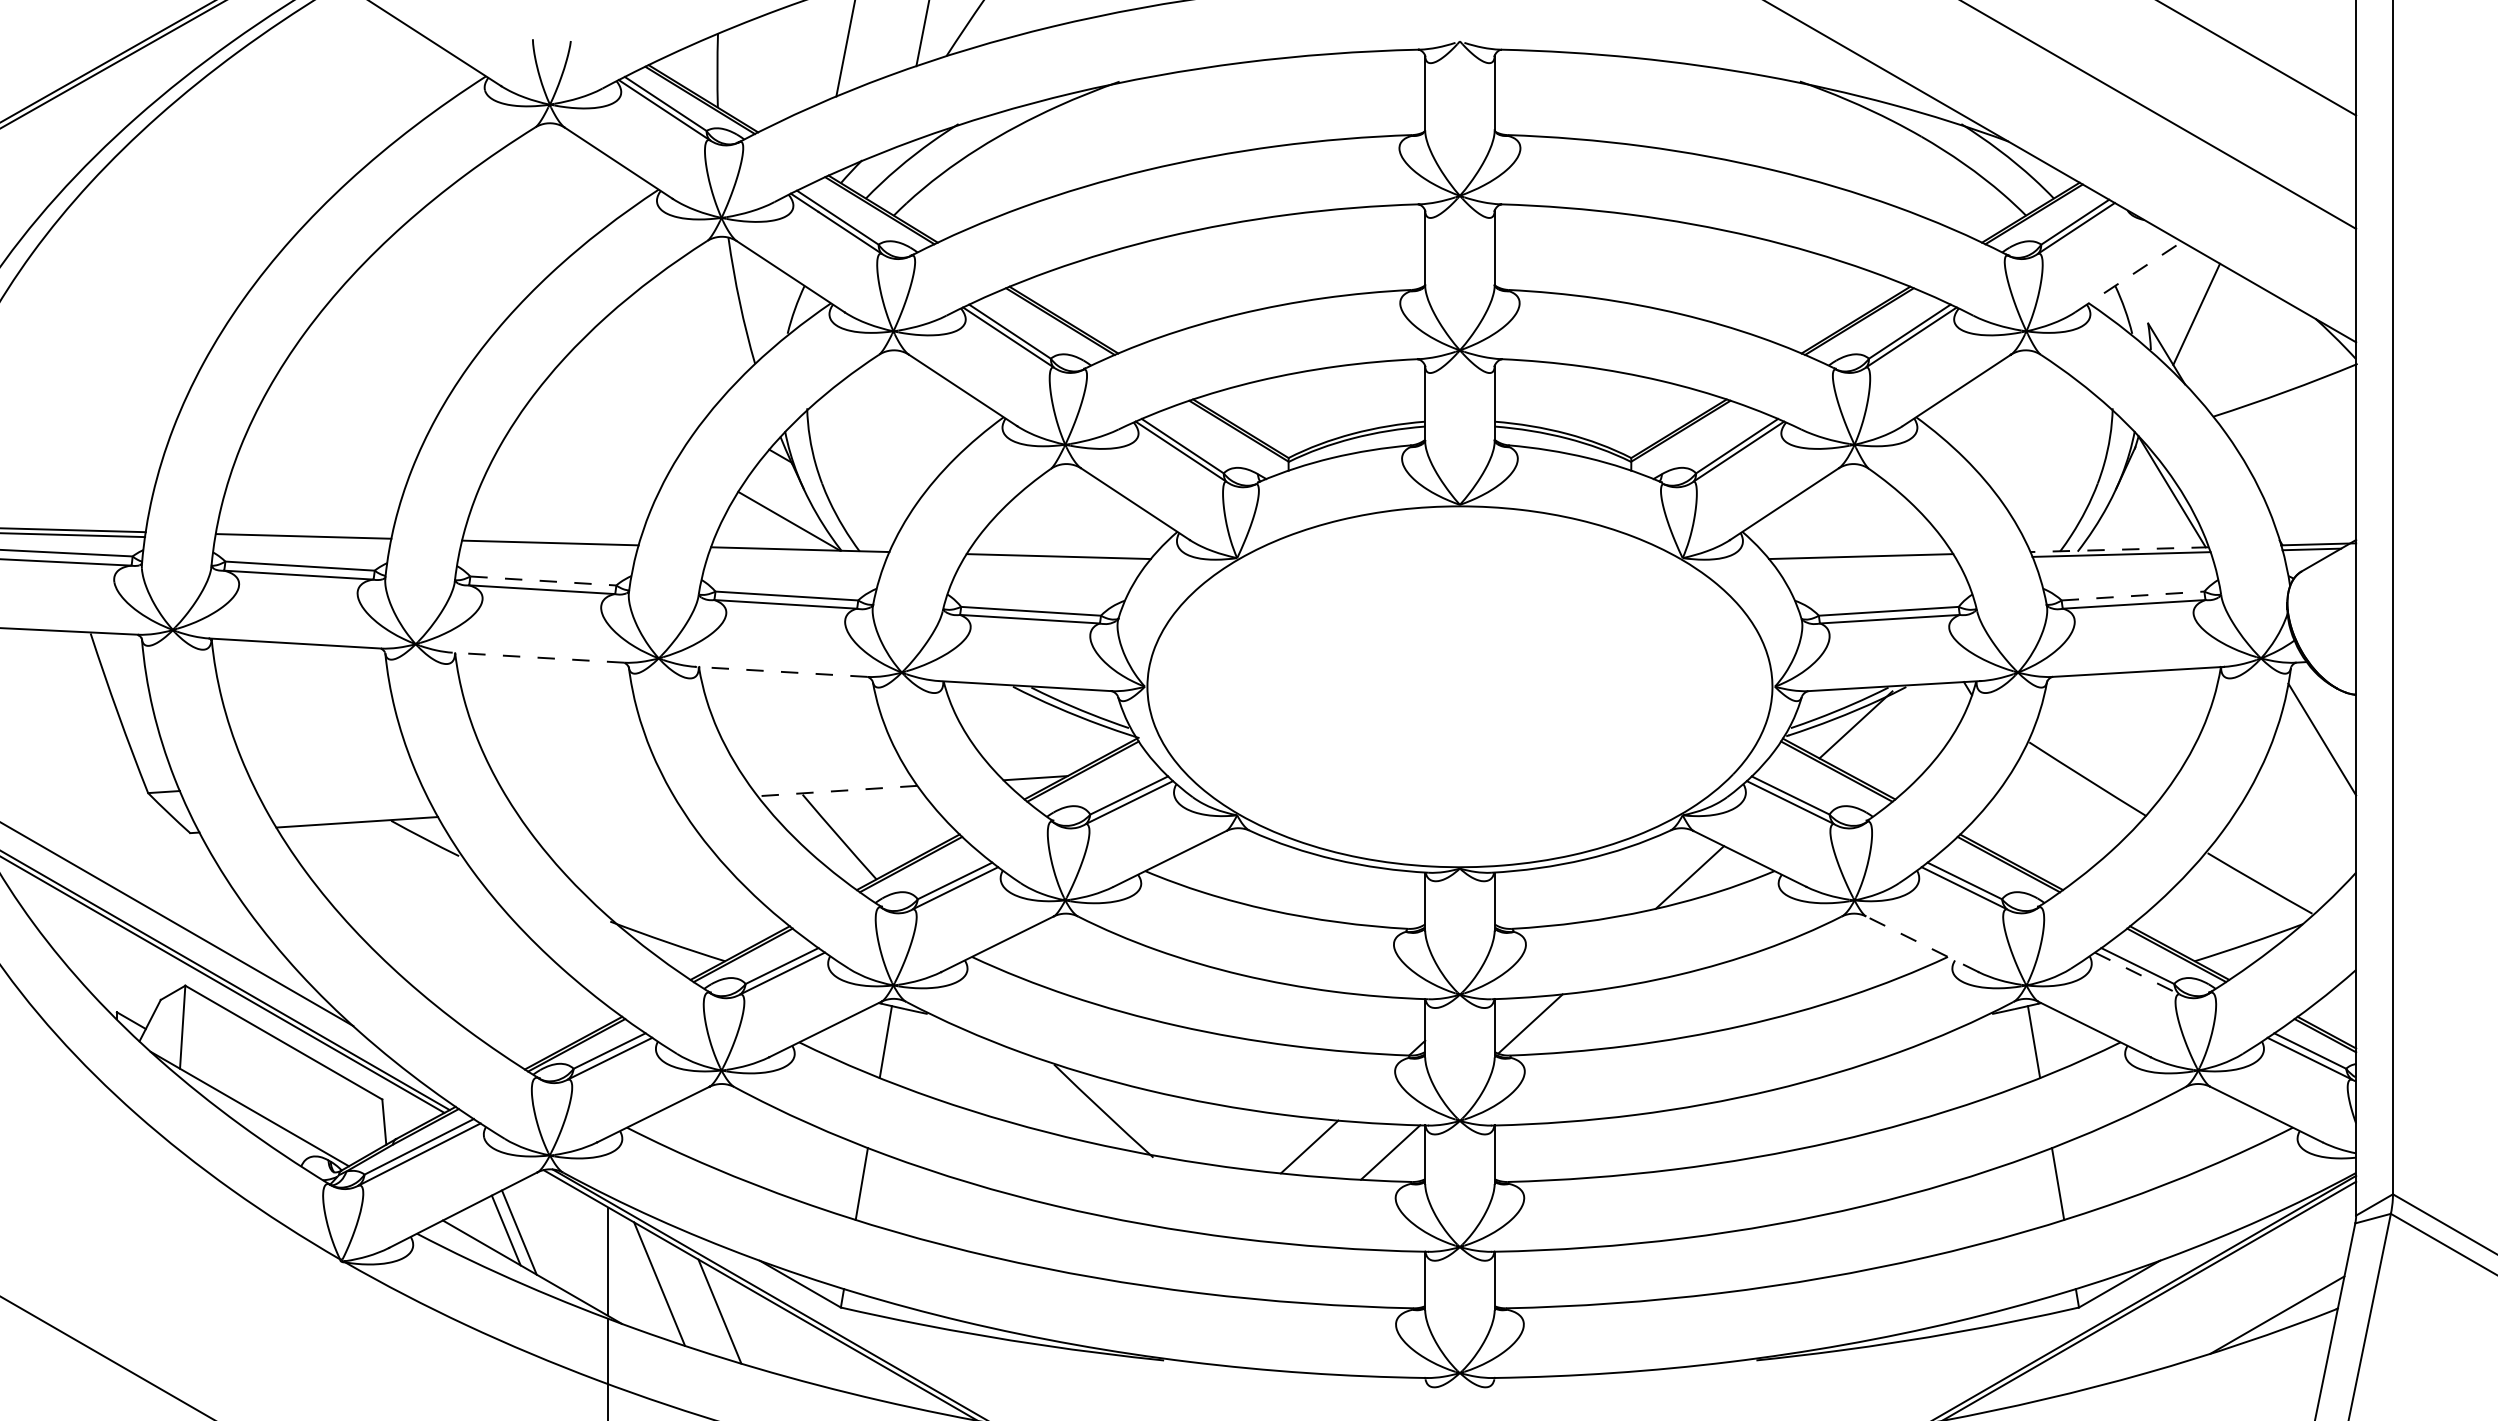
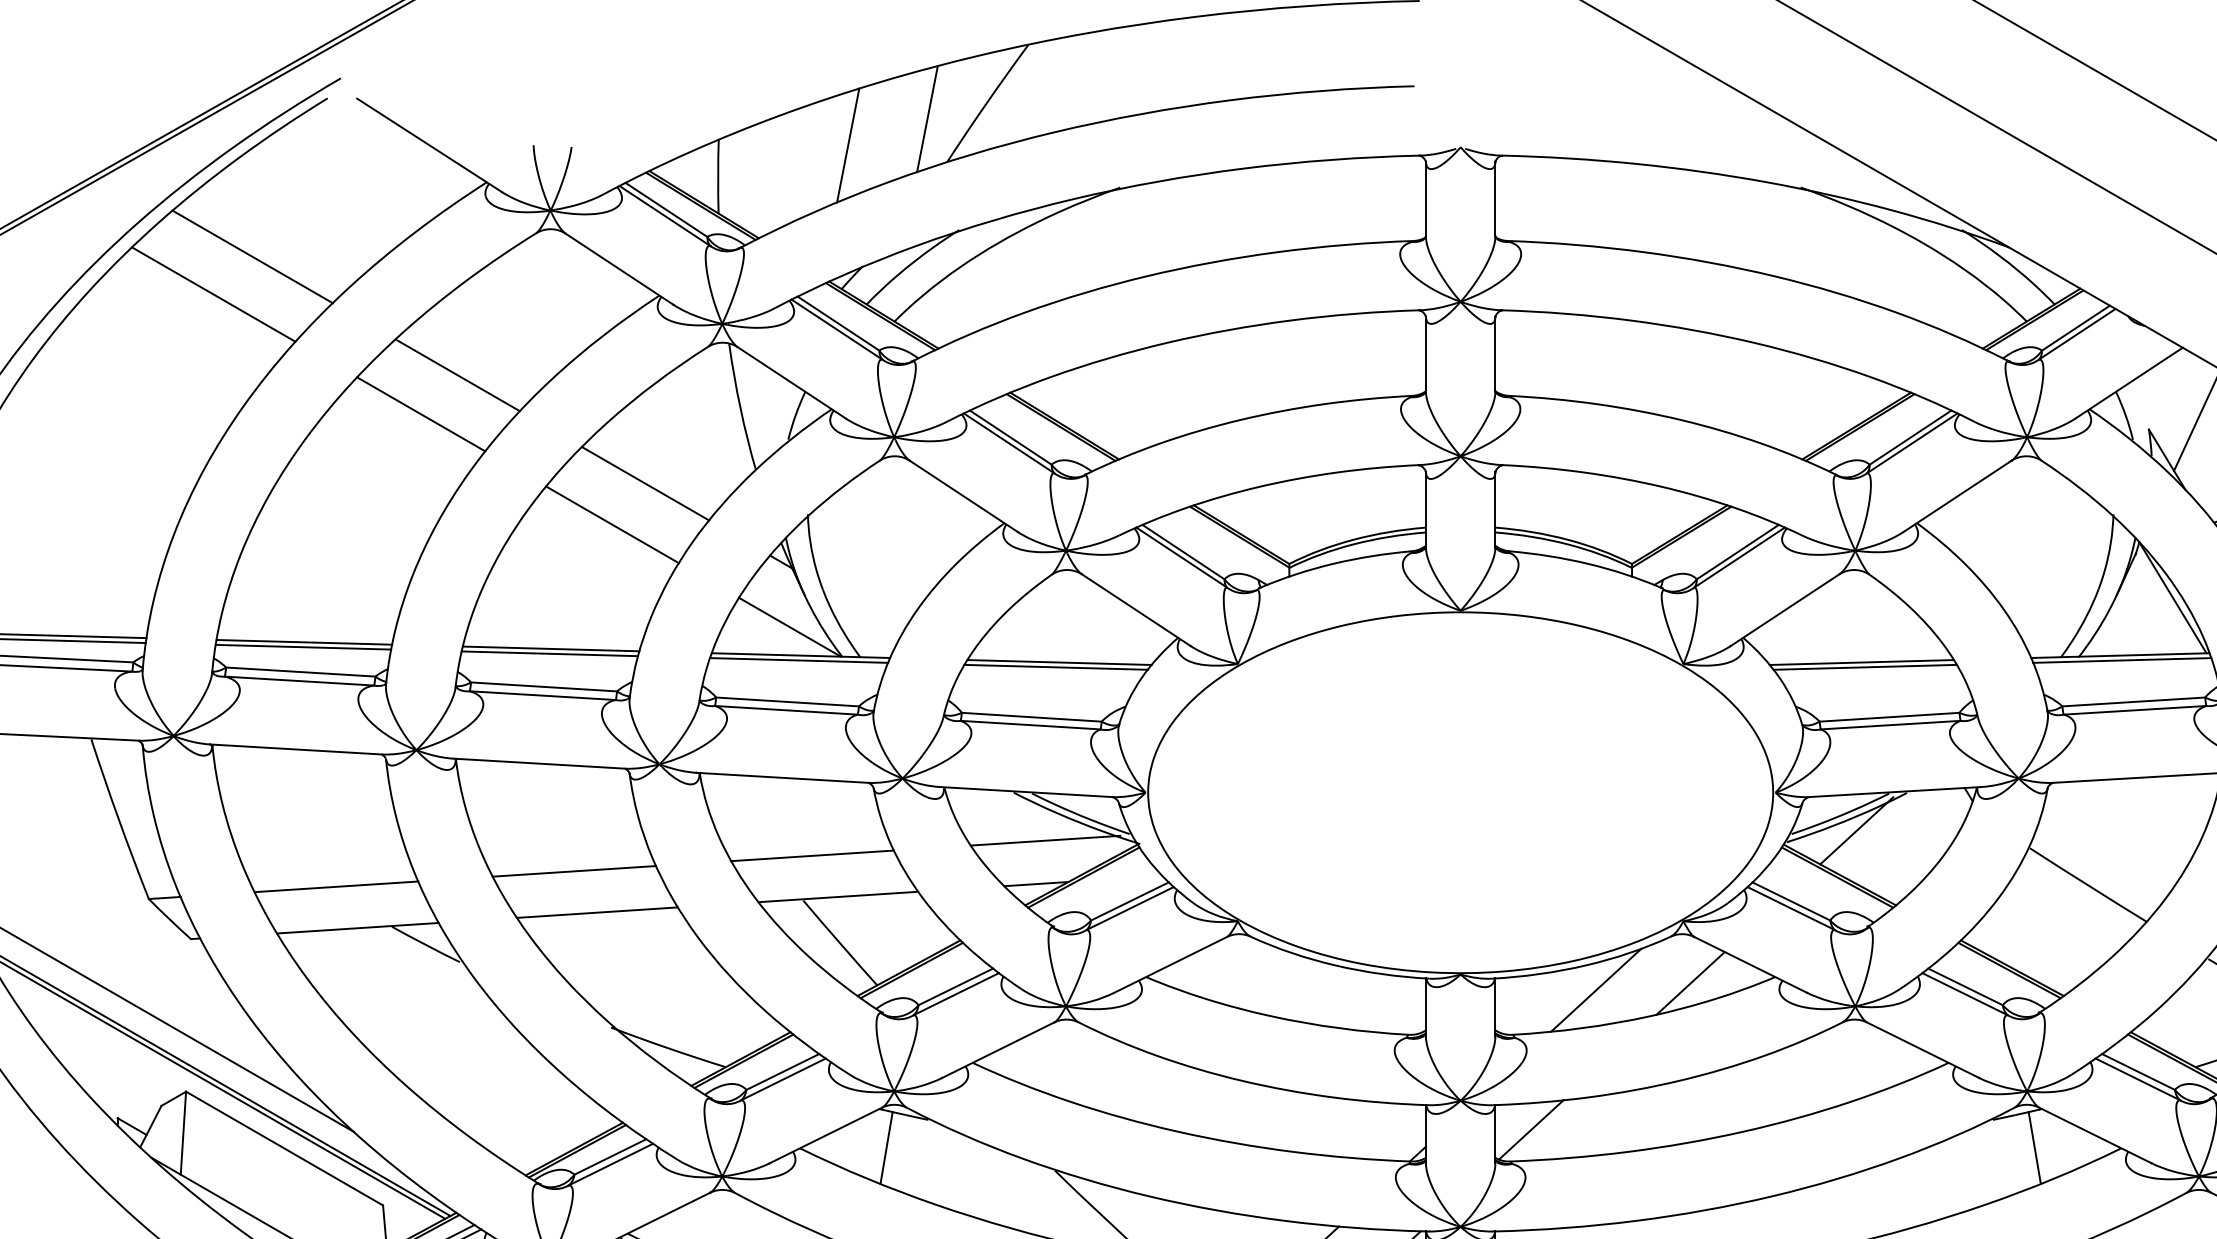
line: (251, 150) -> (252, 256), added
line: (212, 188) -> (213, 294), added
line: (456, 269) -> (457, 375), added
line: (2128, 276) -> (2129, 382), dashed -> solid
line: (420, 308) -> (421, 414), added
line: (644, 377) -> (645, 483), added
line: (611, 418) -> (612, 524), added
line: (302, 540) -> (303, 646), added
line: (548, 547) -> (549, 653), added
line: (2119, 549) -> (2120, 655), dashed -> solid
line: (798, 554) -> (799, 660), added
line: (1055, 560) -> (1056, 666), added
line: (1864, 560) -> (1865, 666), added
line: (543, 581) -> (544, 687), dashed -> solid
line: (2133, 596) -> (2134, 702), dashed -> solid
line: (538, 657) -> (539, 763), dashed -> solid
line: (781, 671) -> (782, 777), dashed -> solid
line: (1044, 734) -> (1045, 840), added
line: (811, 749) -> (812, 855), added
line: (573, 765) -> (574, 871), added
line: (335, 780) -> (336, 886), added
line: (837, 791) -> (838, 897), dashed -> solid
line: (596, 806) -> (597, 912), added
line: (1595, 883) -> (1596, 989), added
line: (1922, 944) -> (1923, 1050), dashed -> solid
line: (2137, 973) -> (2138, 1079), dashed -> solid

